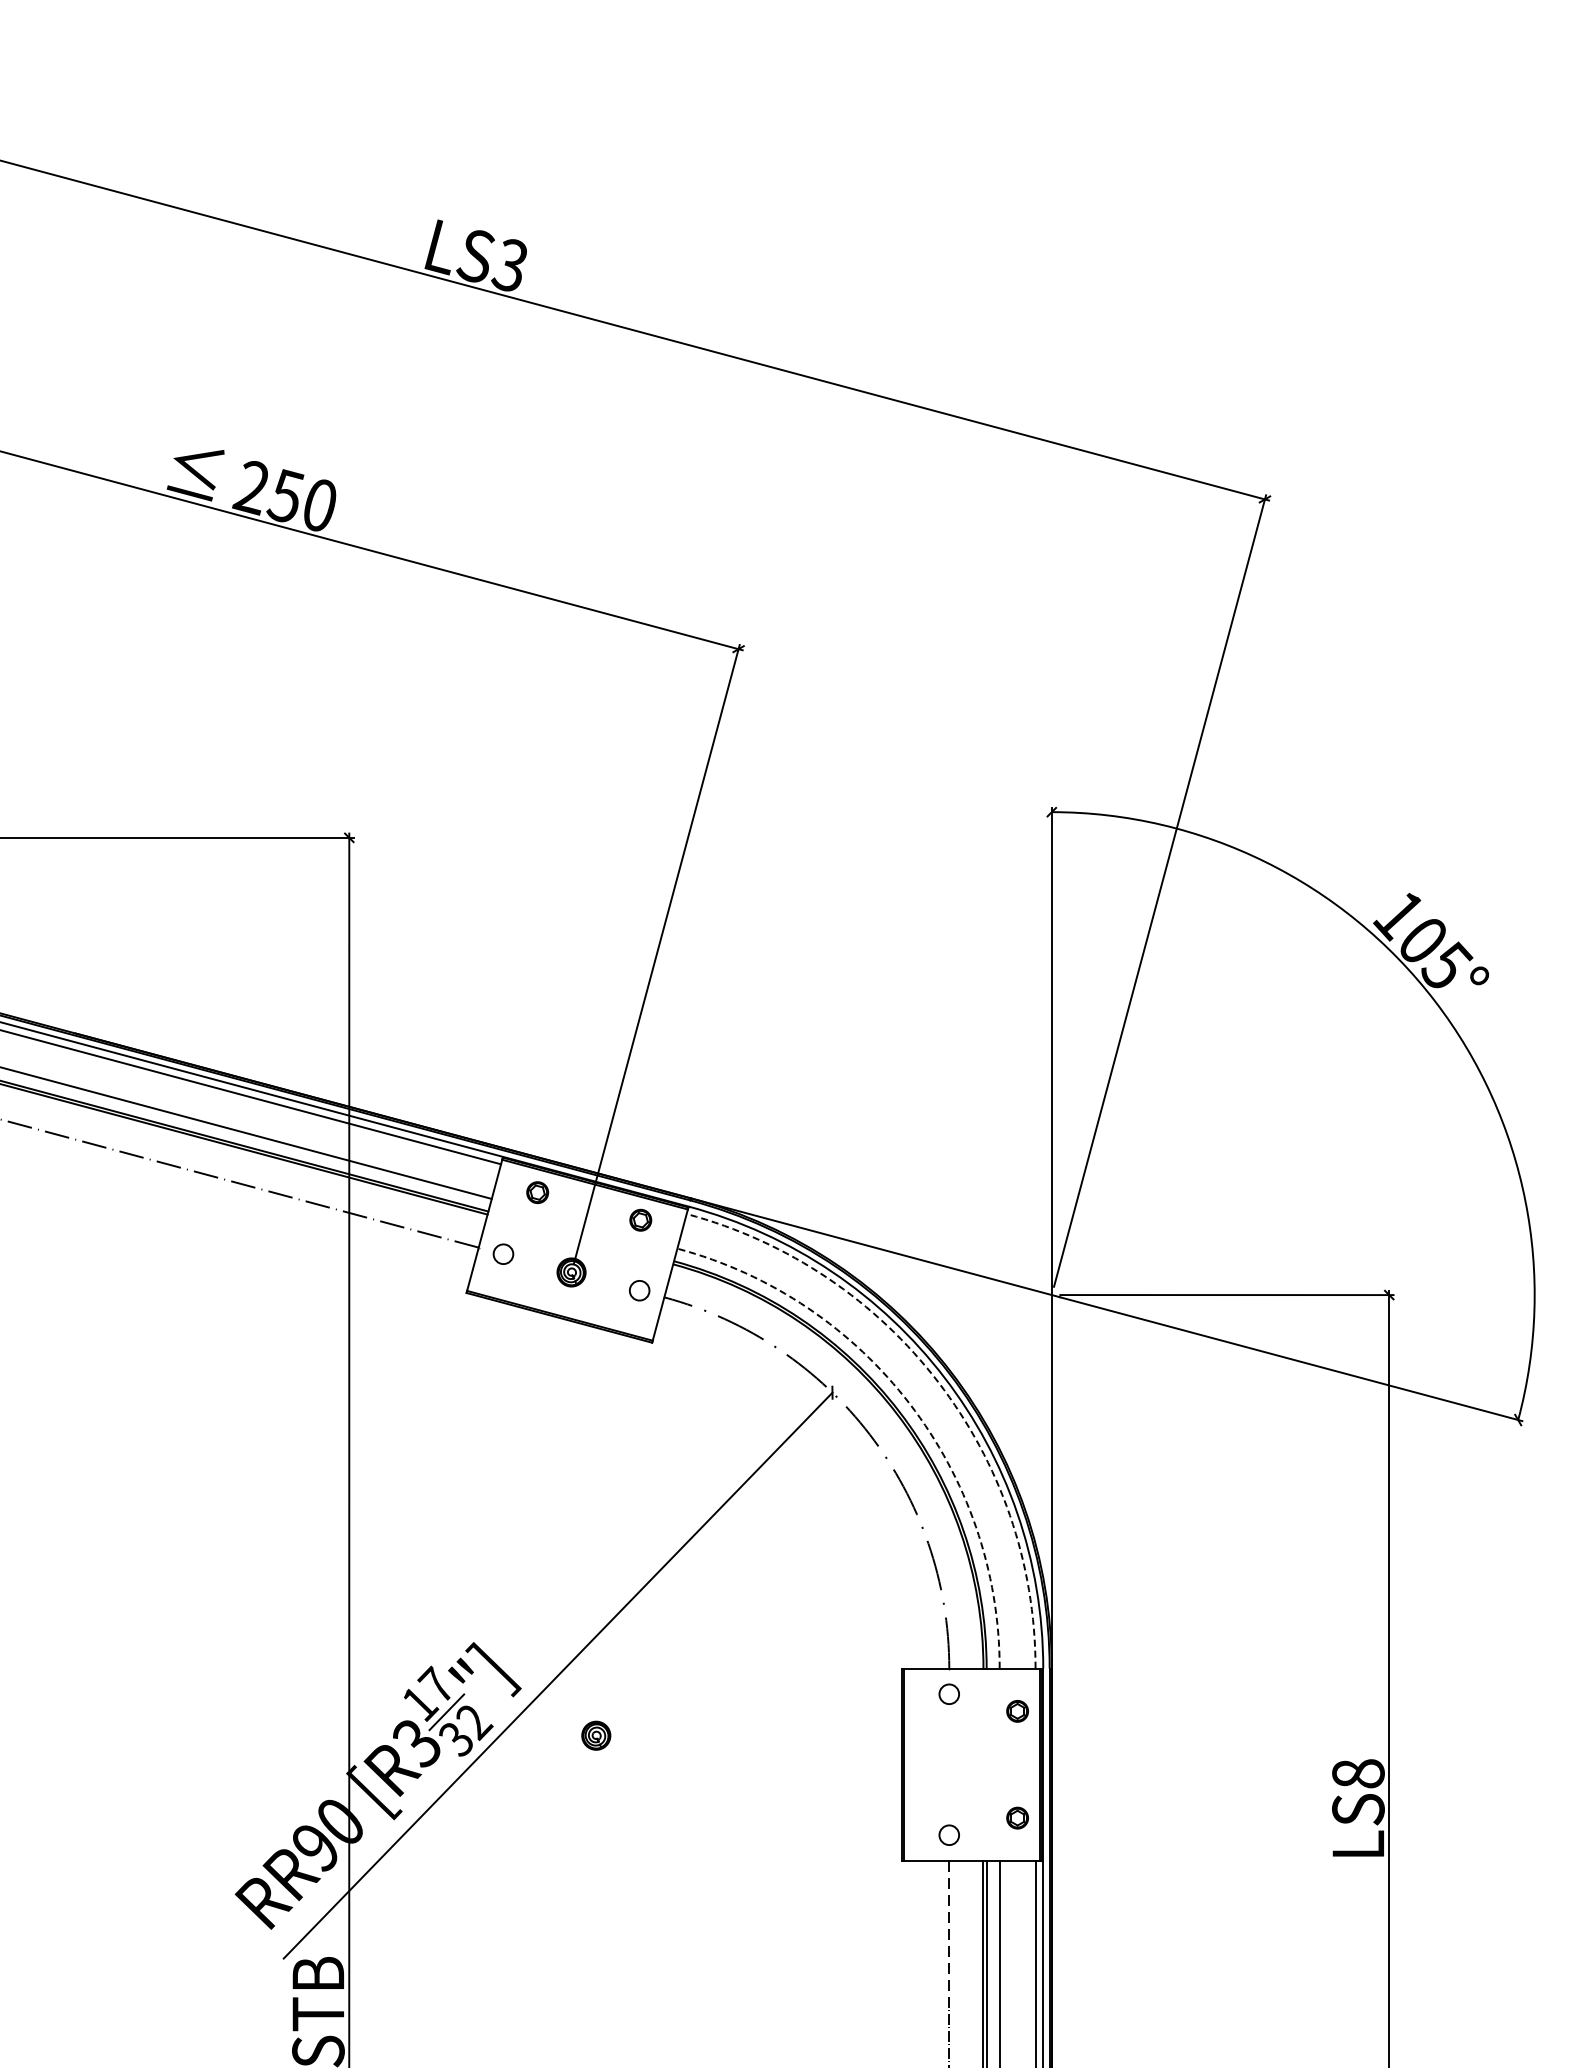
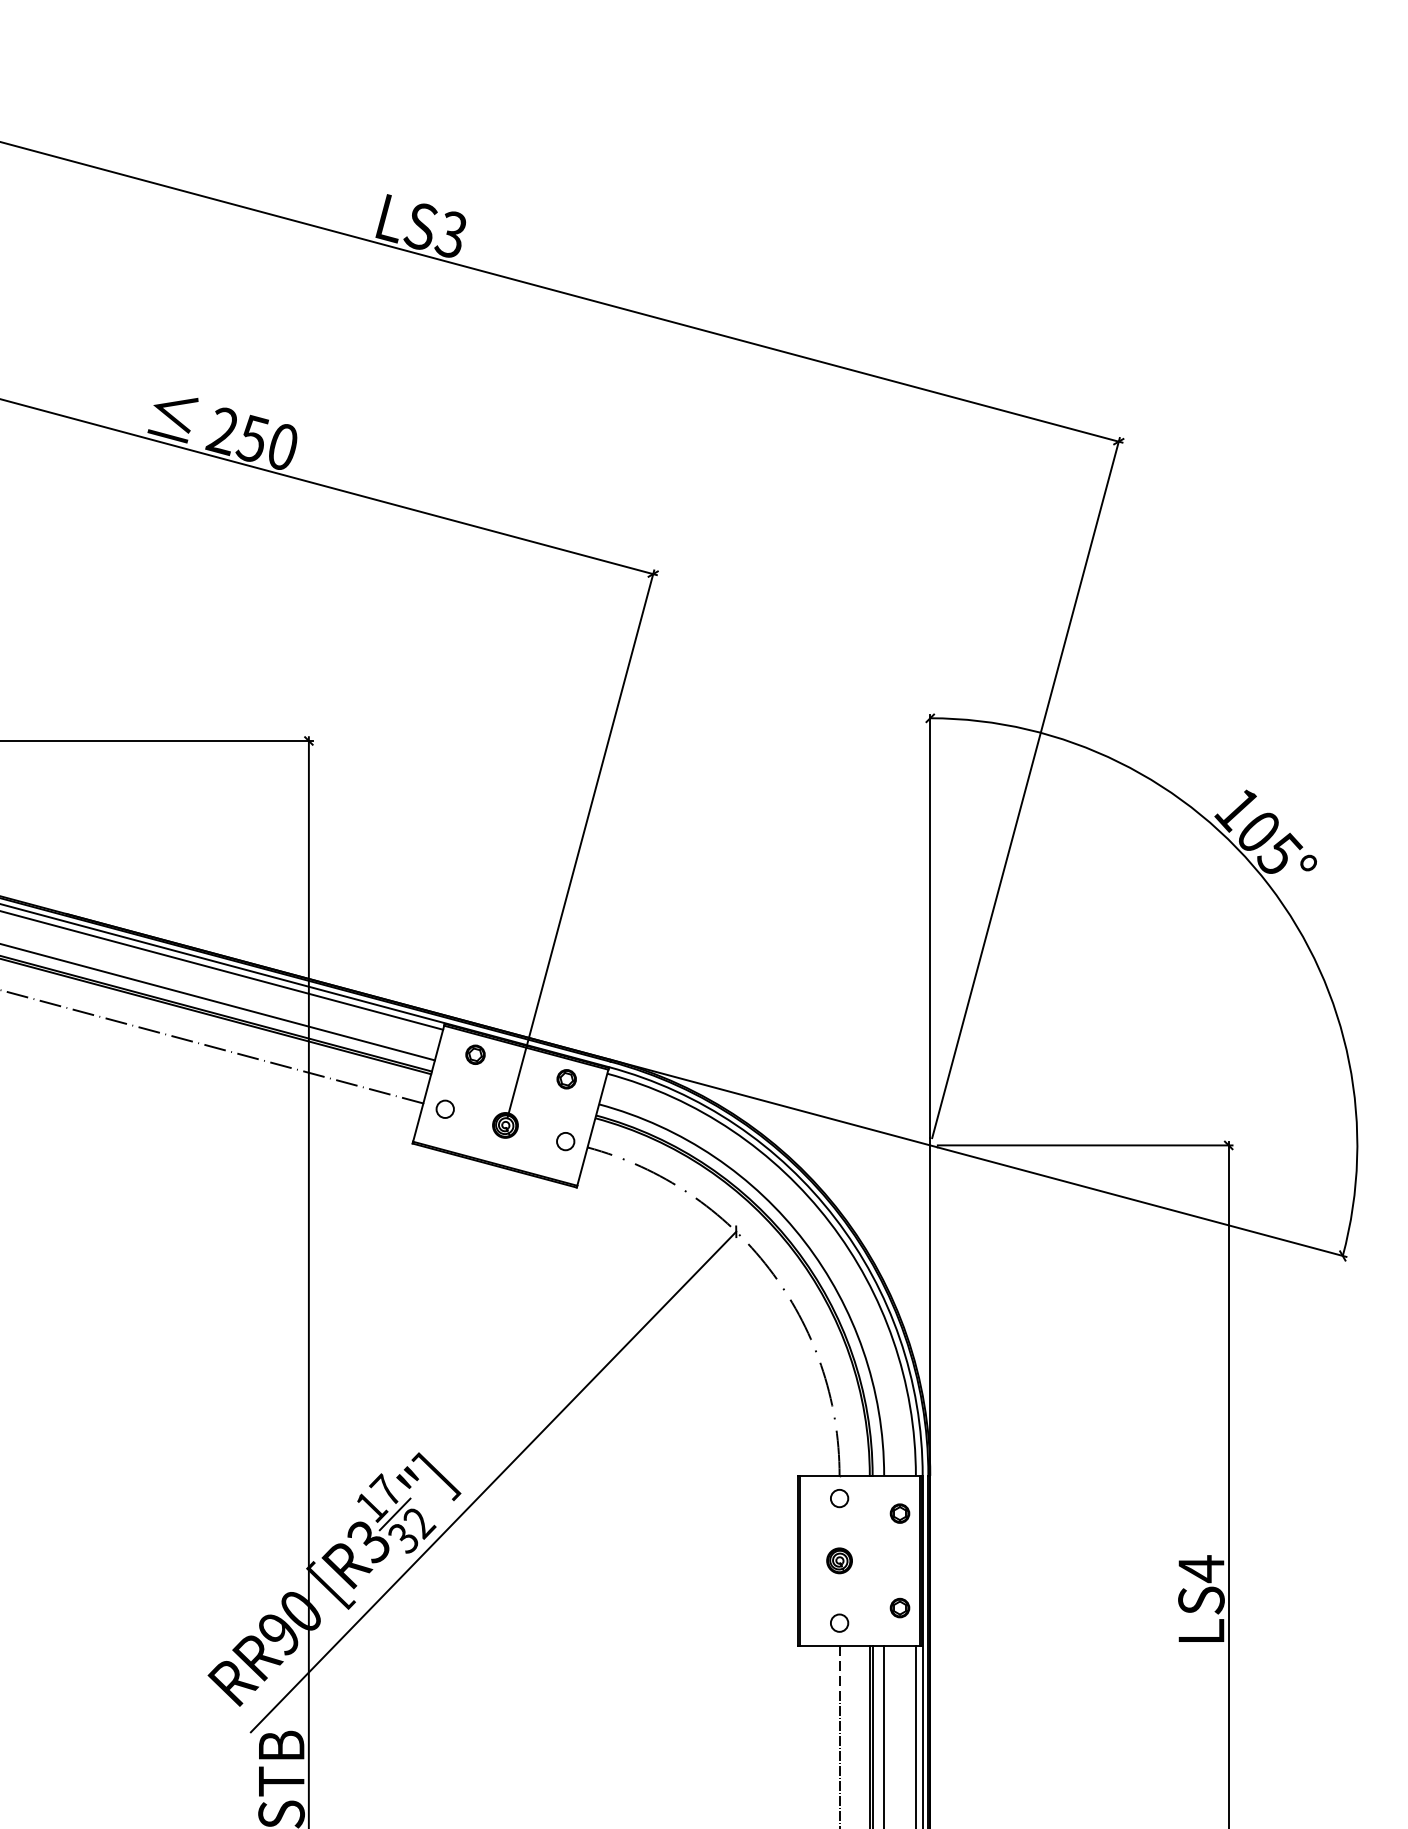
arc: (938, 1382) -> (830, 1222), dashed -> solid
arc: (909, 1403) -> (804, 1241), dashed -> solid
part: (596, 1735) -> (839, 1560), moved
text: (1358, 1773) -> (1201, 1568), LS8 -> LS4

